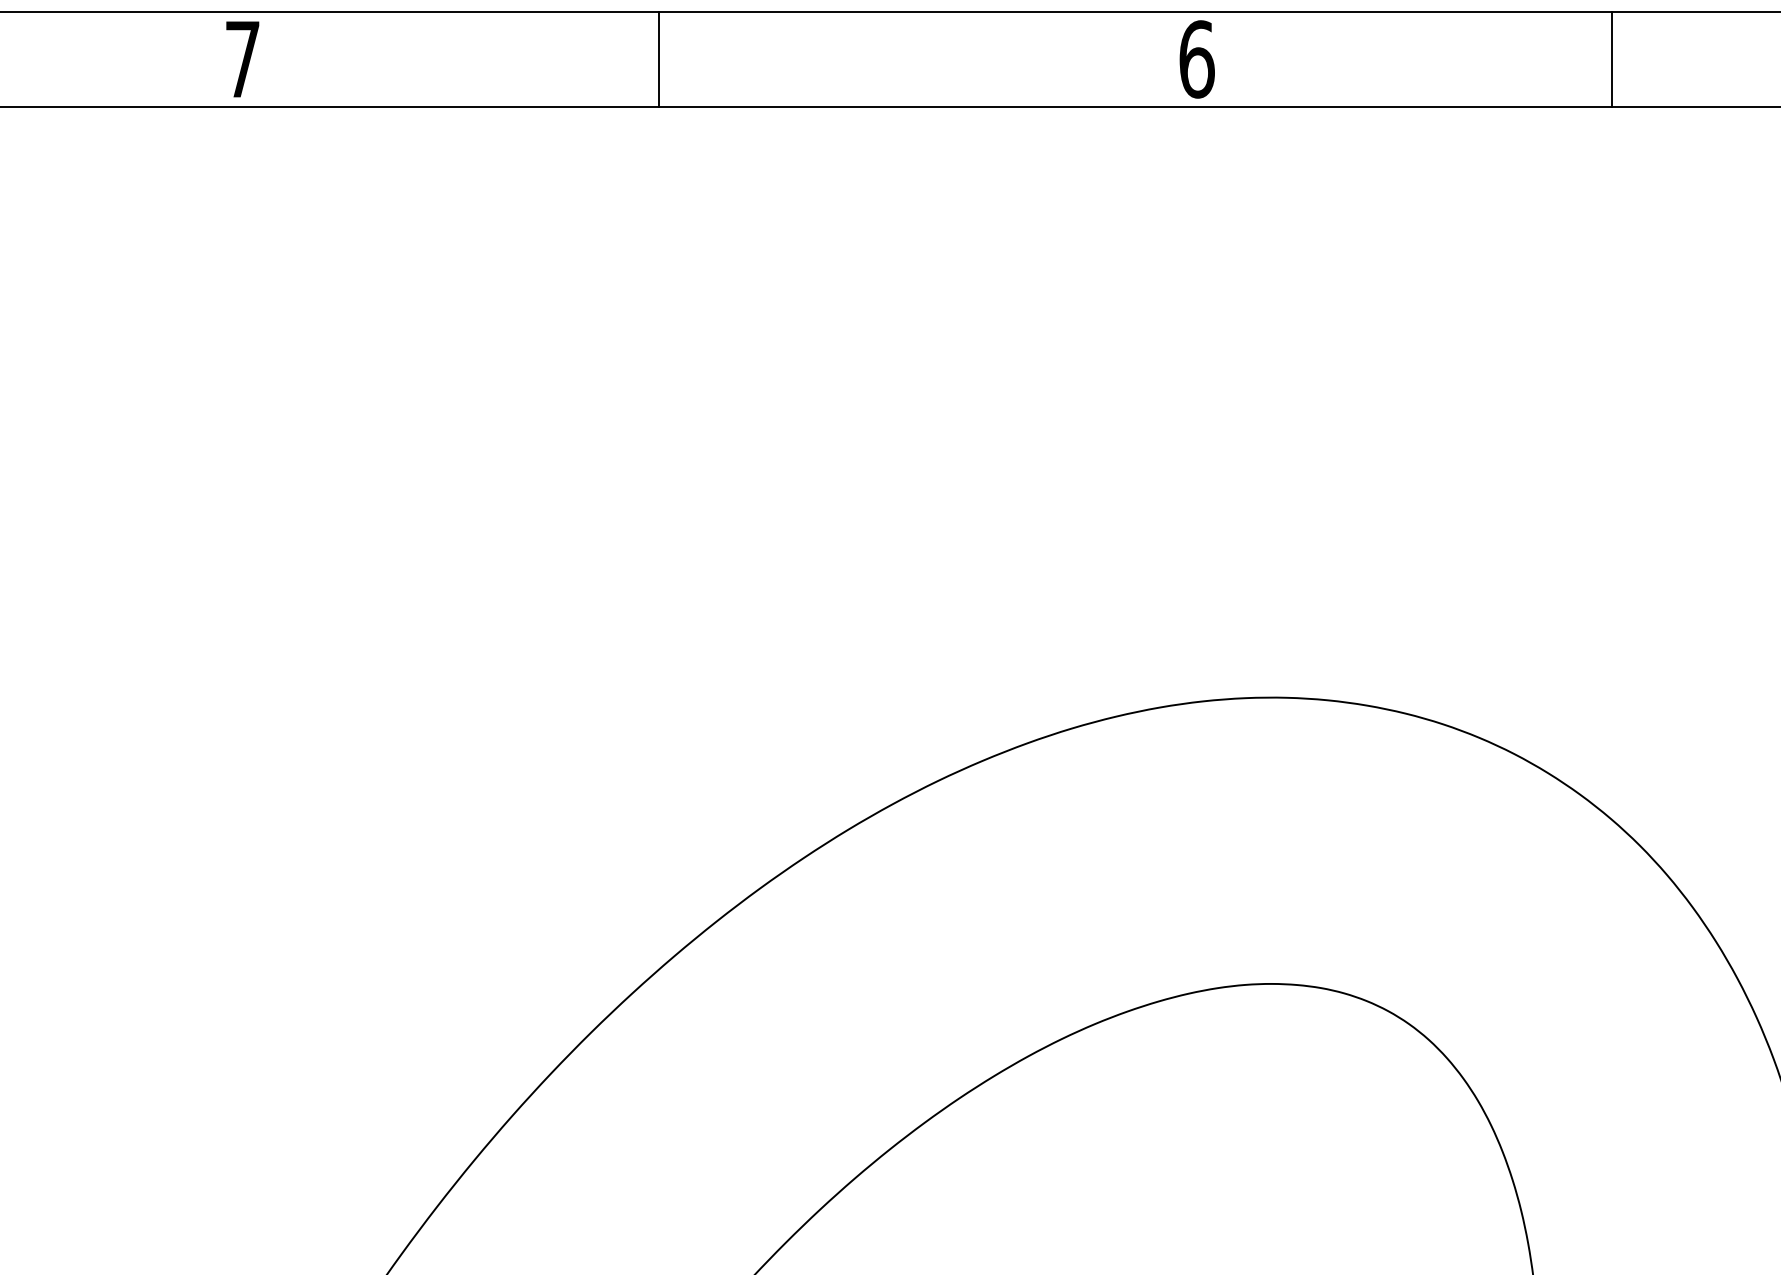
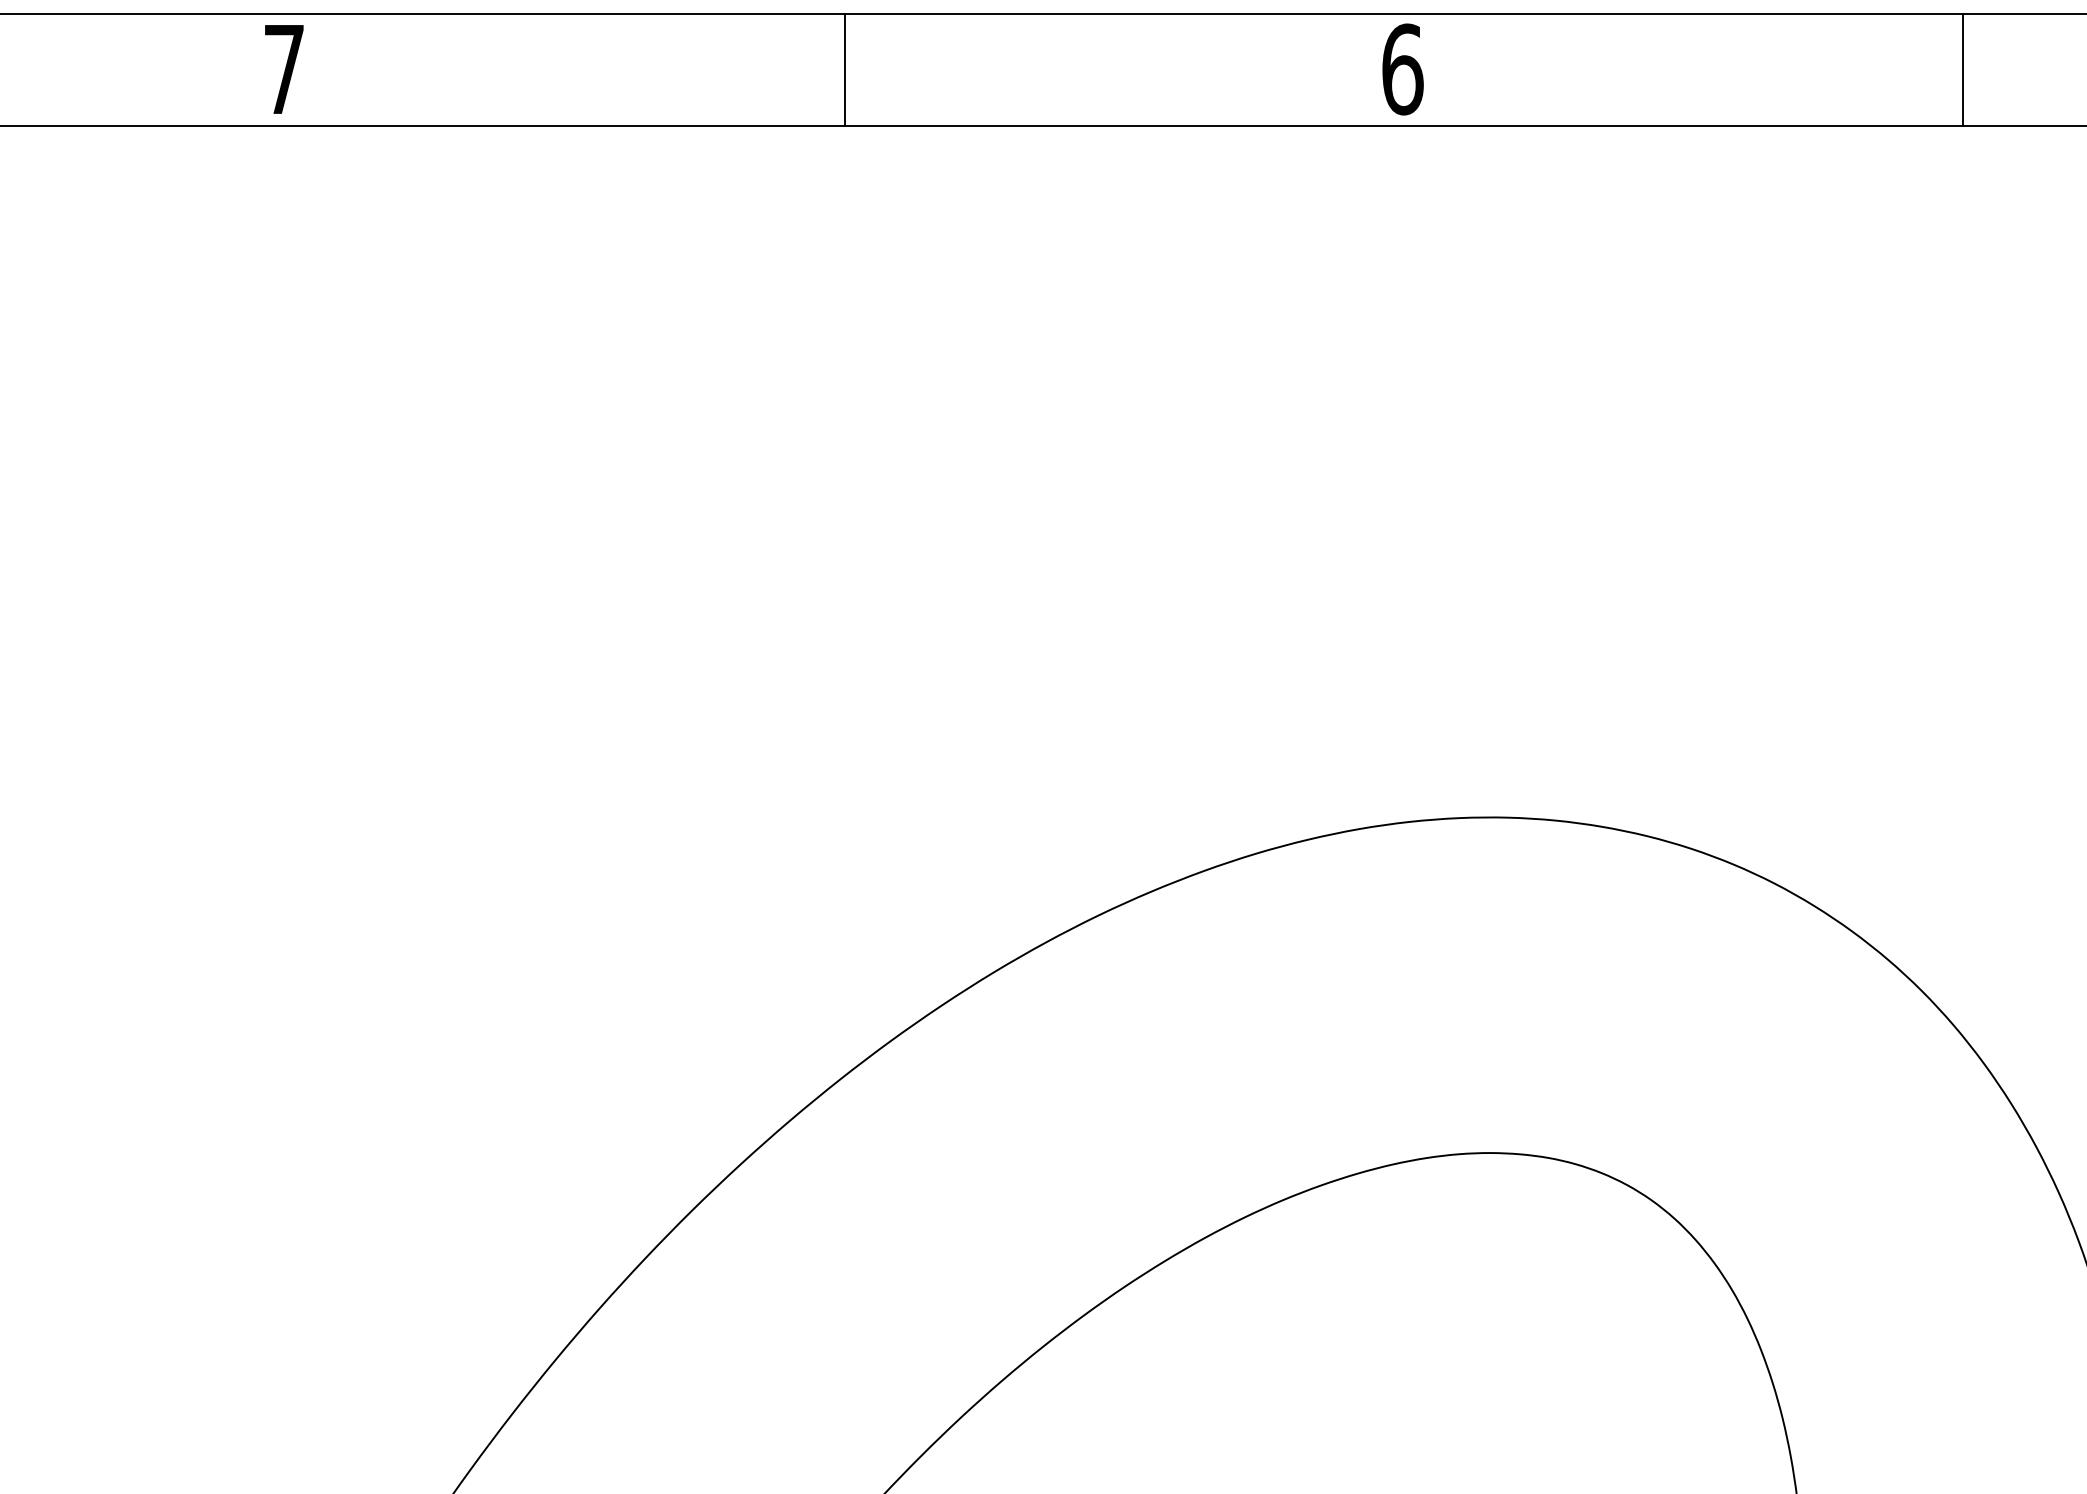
line: (659, 59) -> (844, 69), moved
line: (1611, 59) -> (1962, 69), moved

